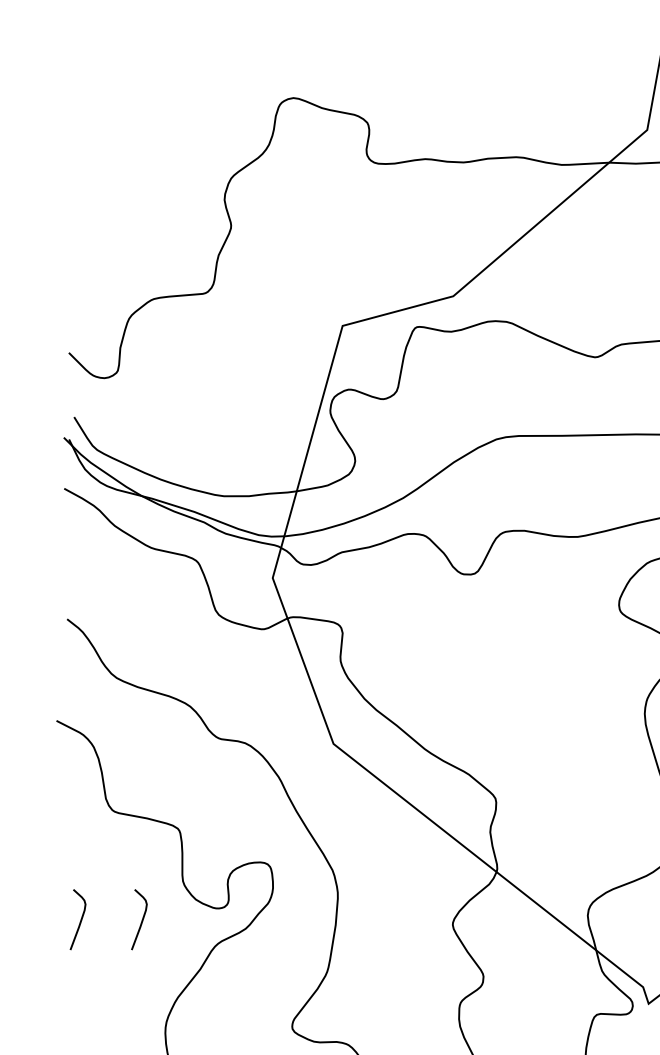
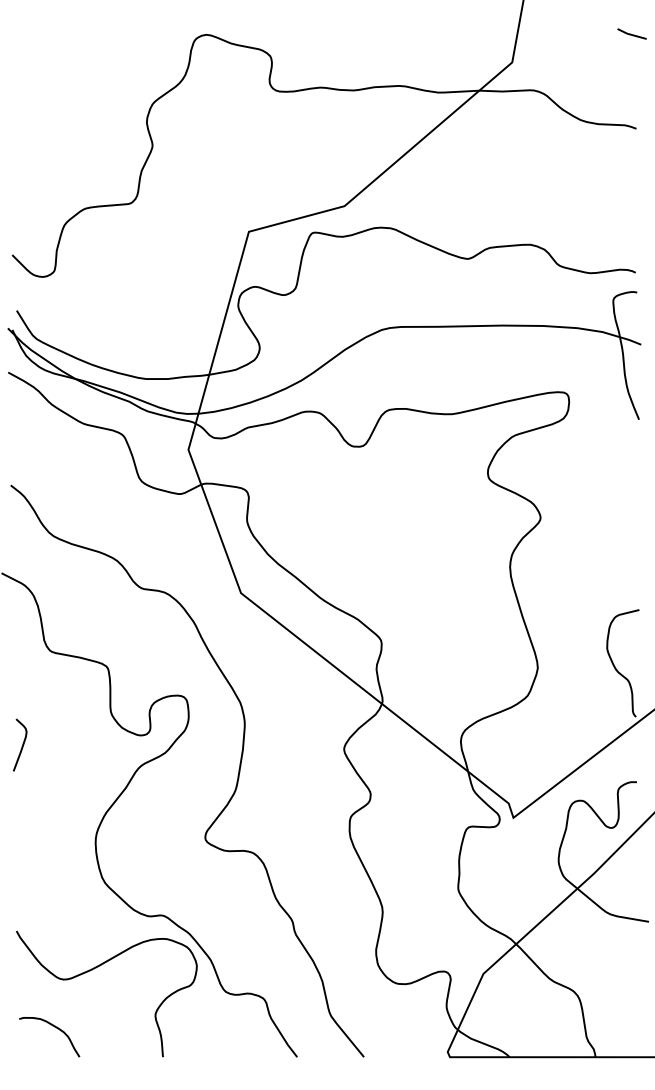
curve: (142, 918) -> (75, 744), removed

